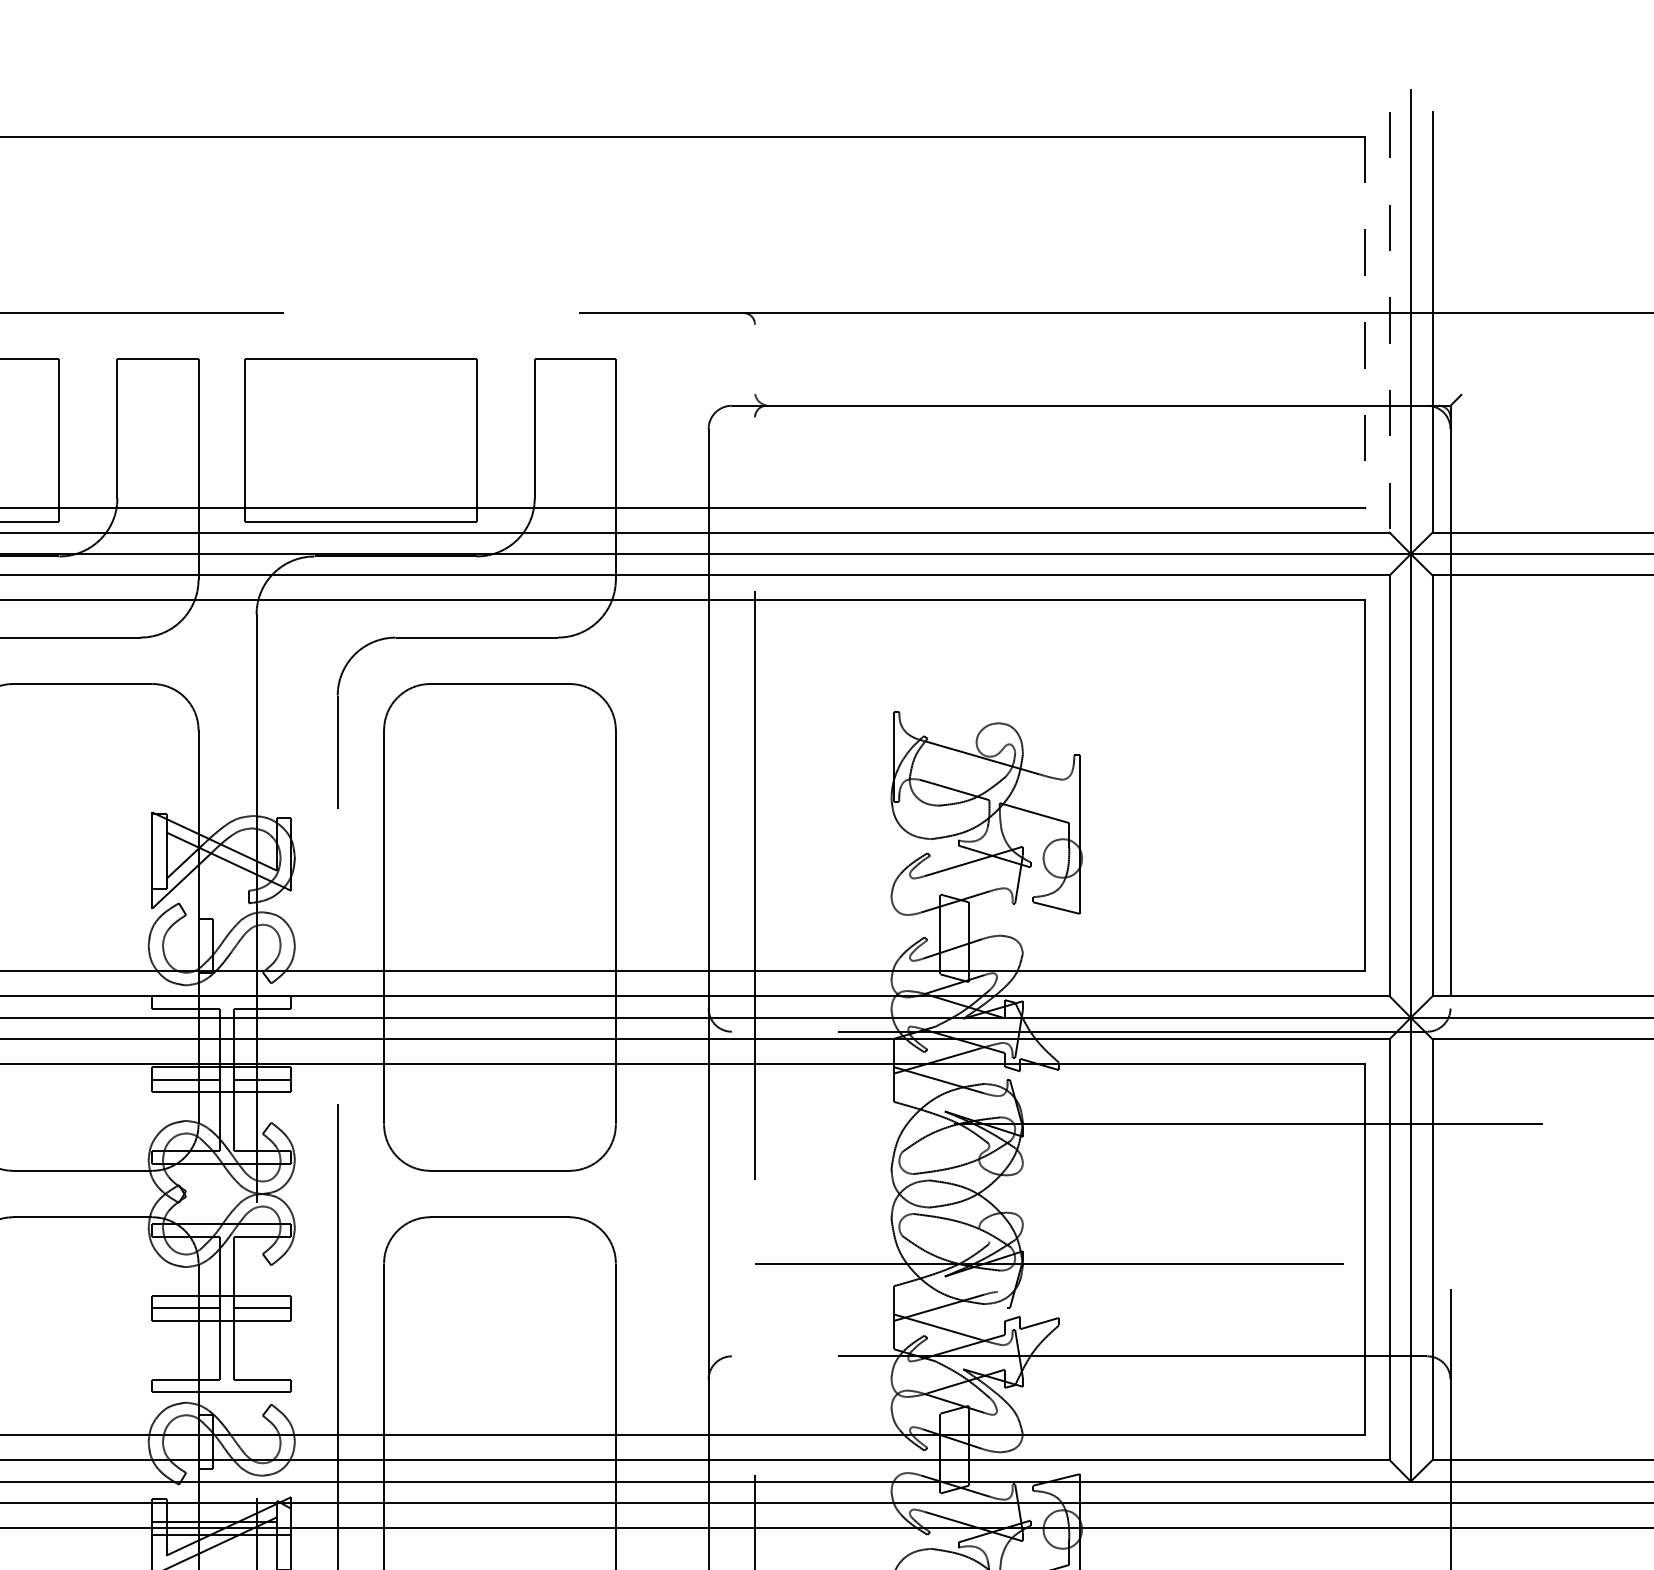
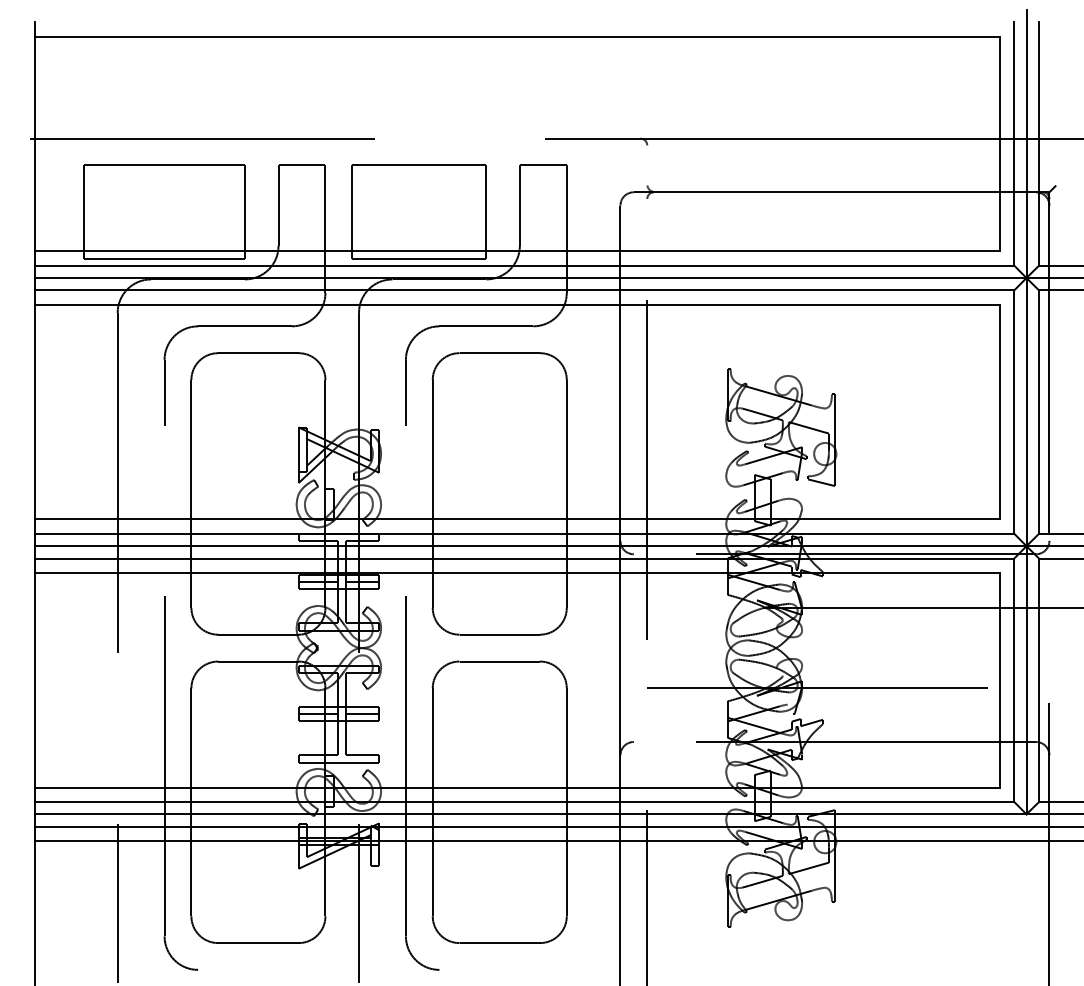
line: (1390, 321) -> (1014, 143), dashed -> solid
line: (1364, 323) -> (999, 144), dashed -> solid

